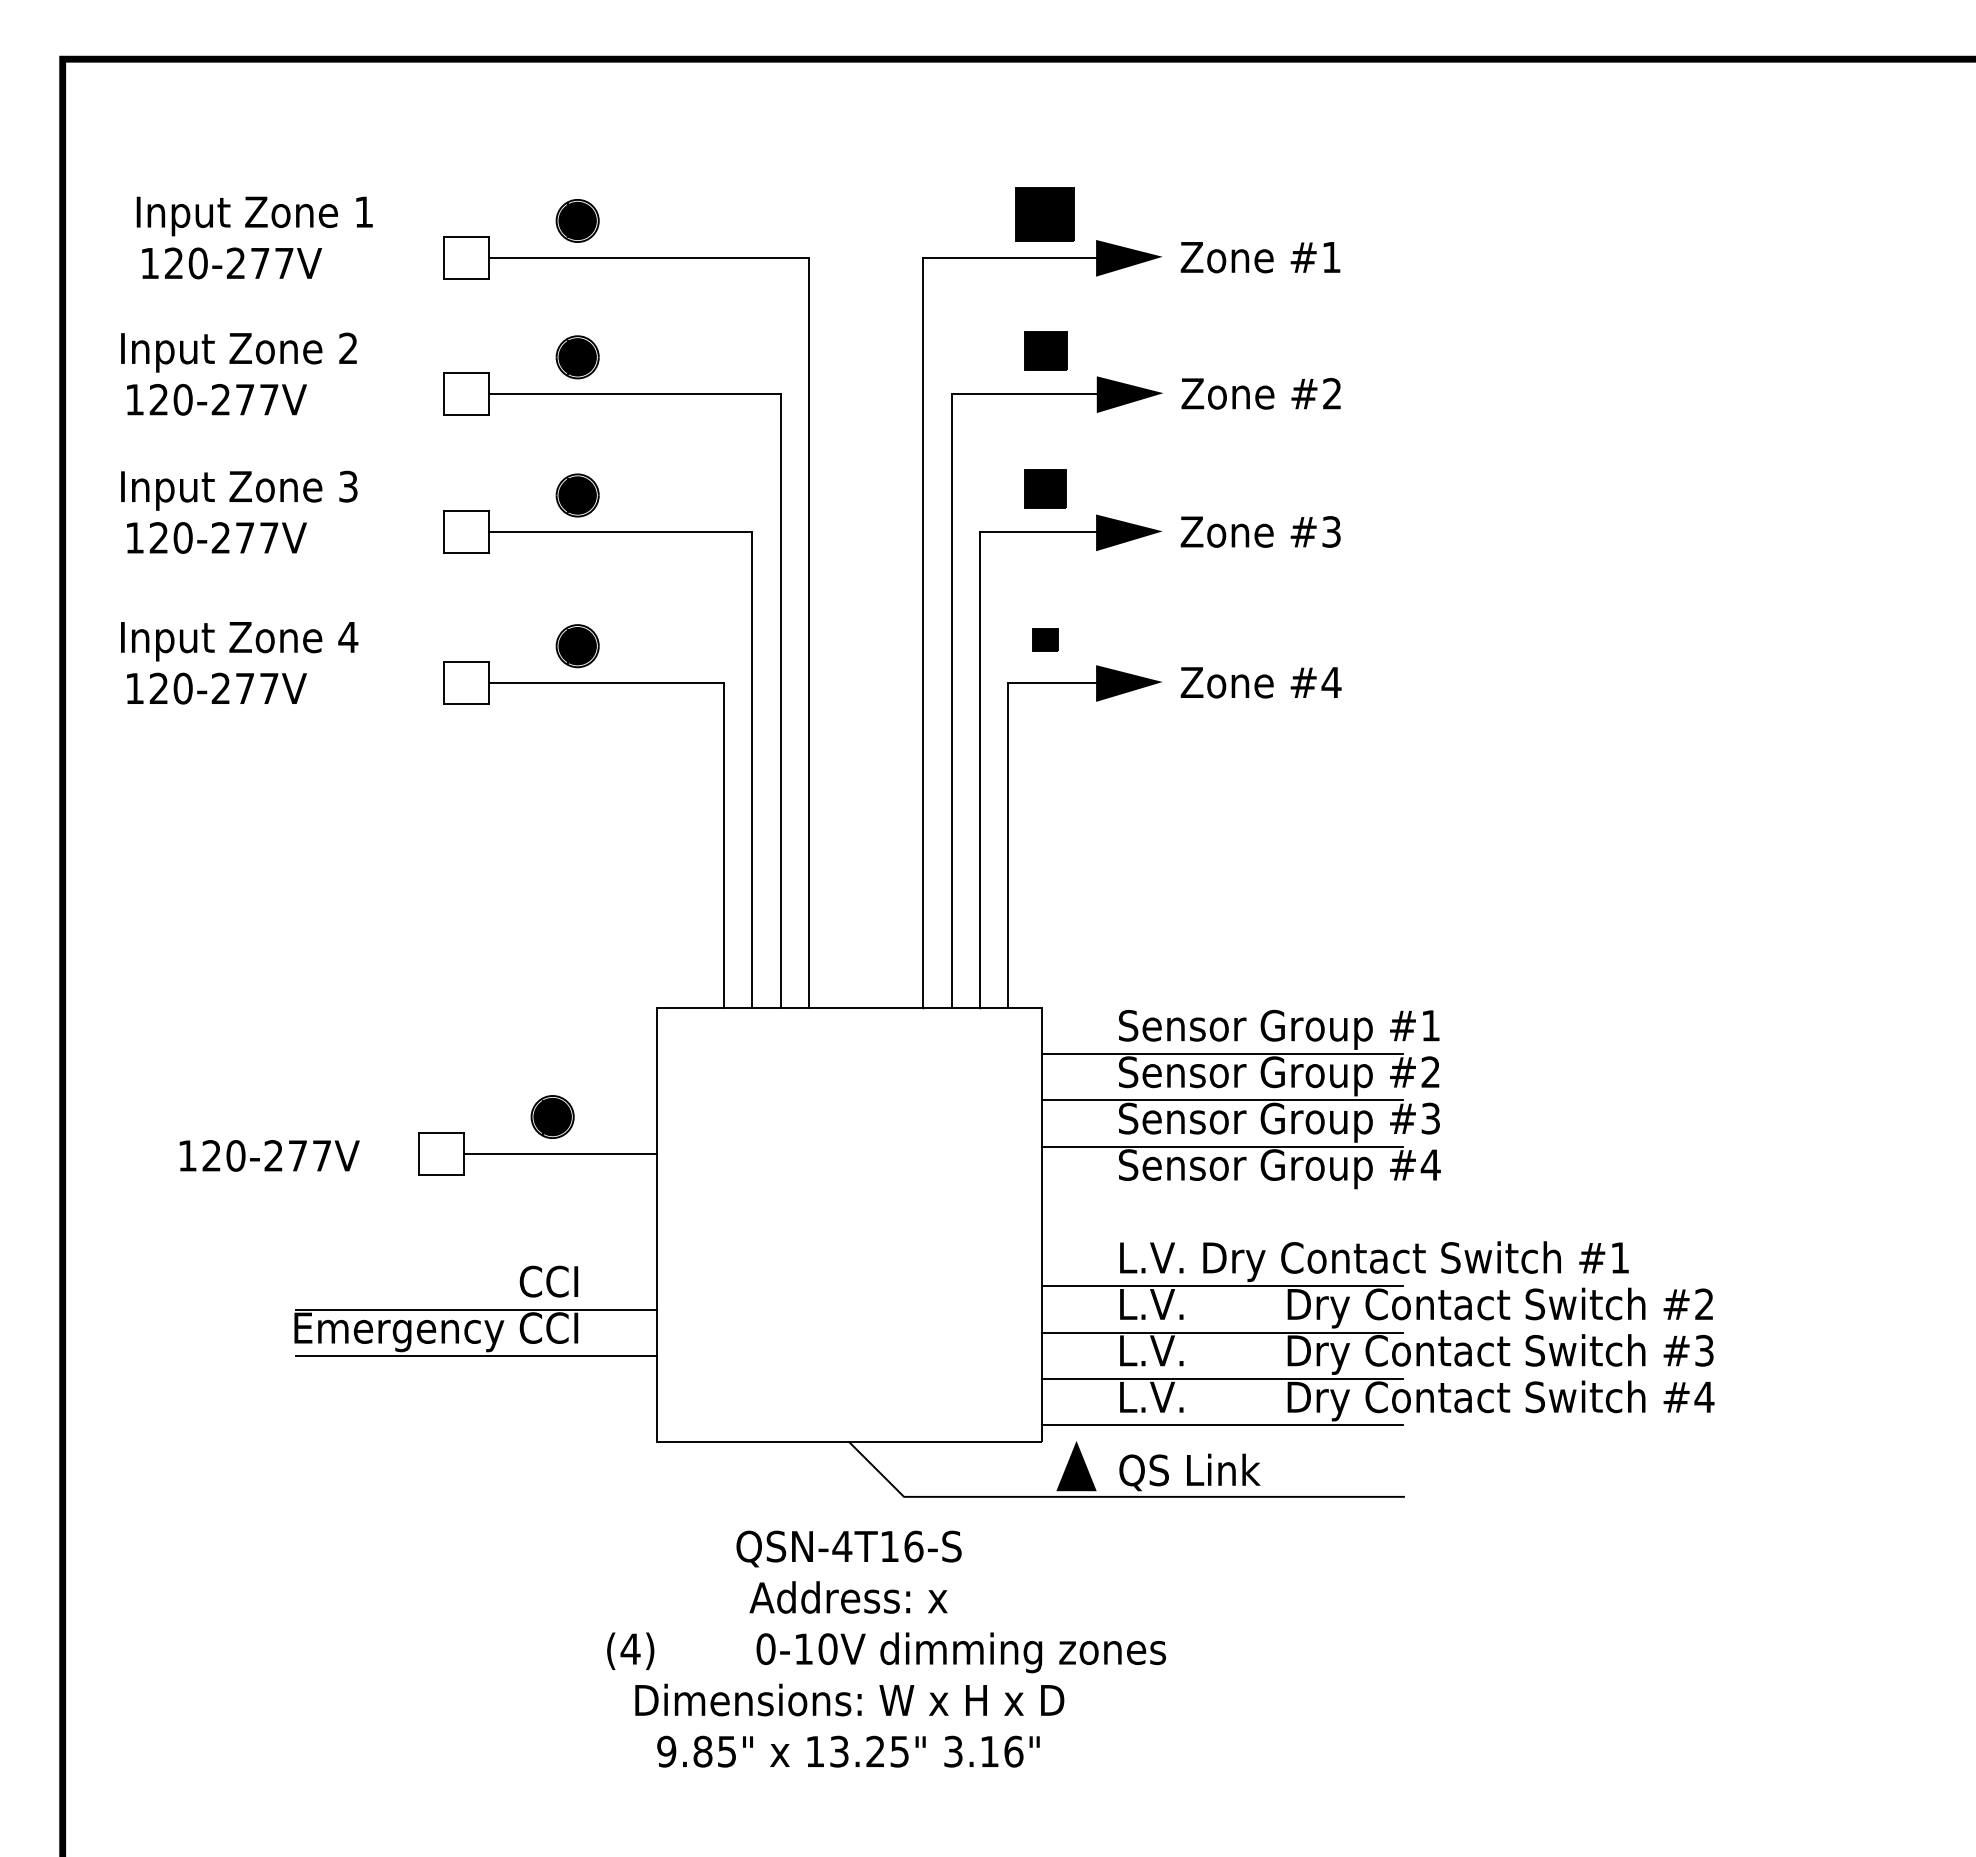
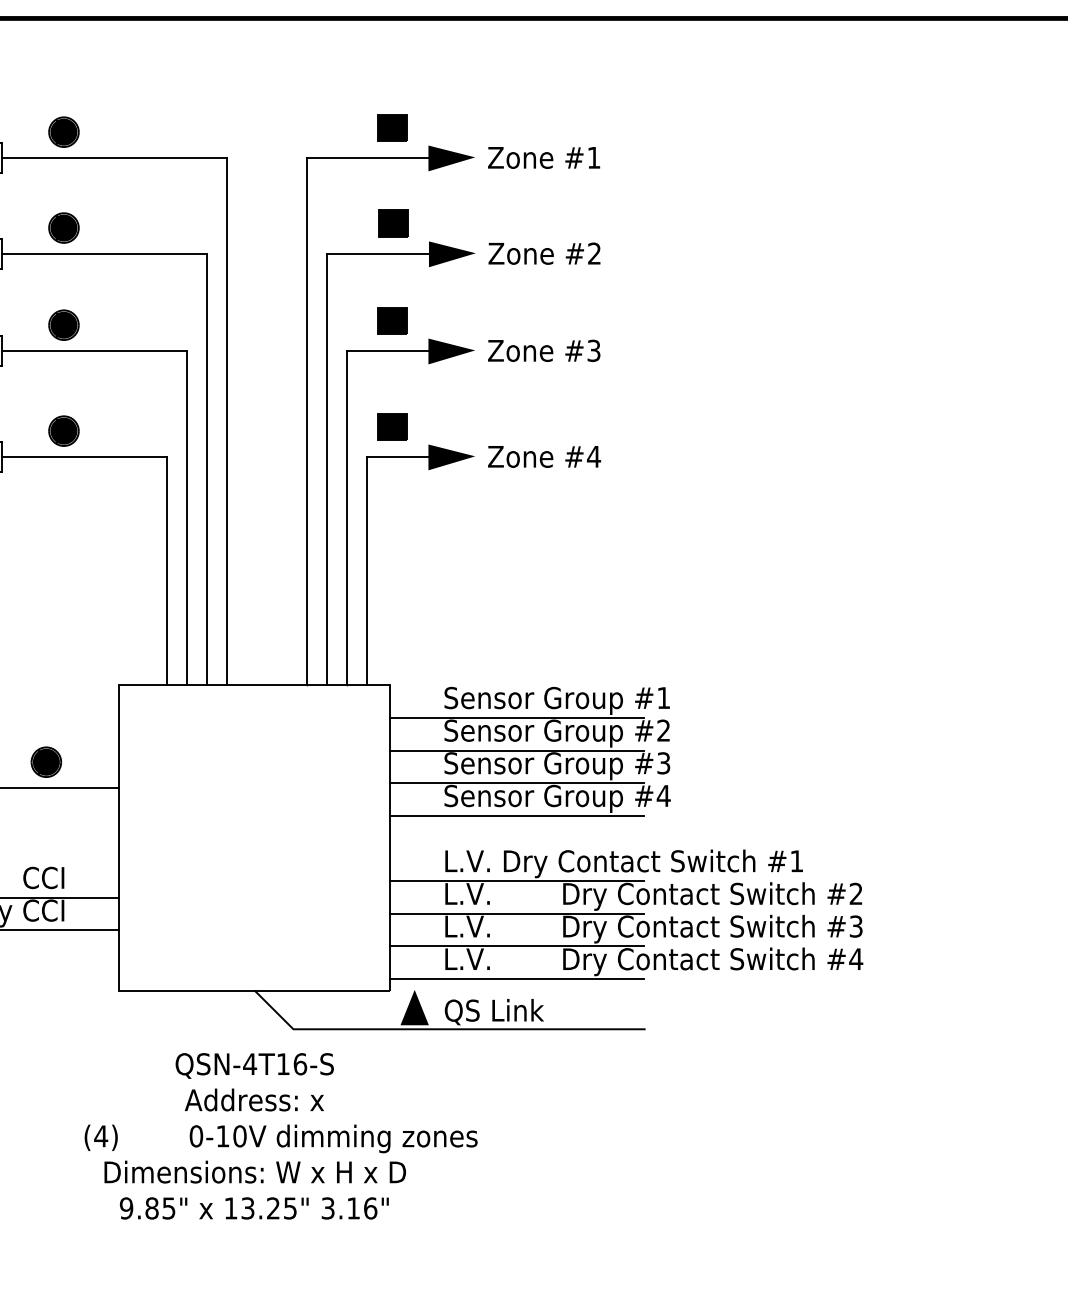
part: (1045, 214) -> (392, 127), size x0.71
part: (1045, 639) -> (392, 426), size x1.67
line: (1221, 1193) -> (516, 815), added

